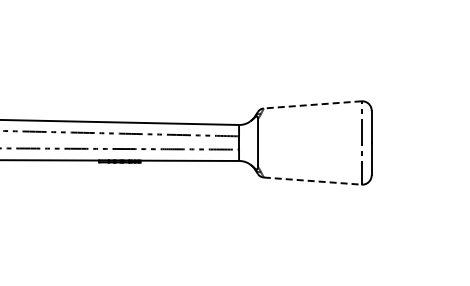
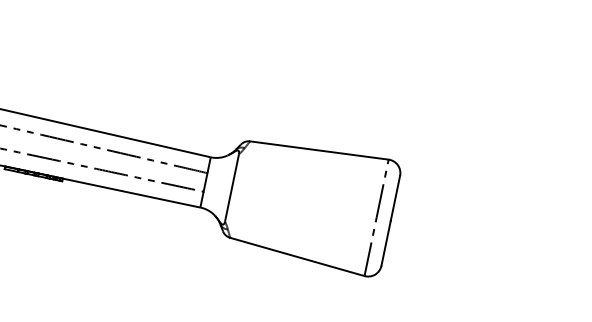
line: (312, 104) -> (319, 149), dashed -> solid
line: (313, 181) -> (298, 257), dashed -> solid

